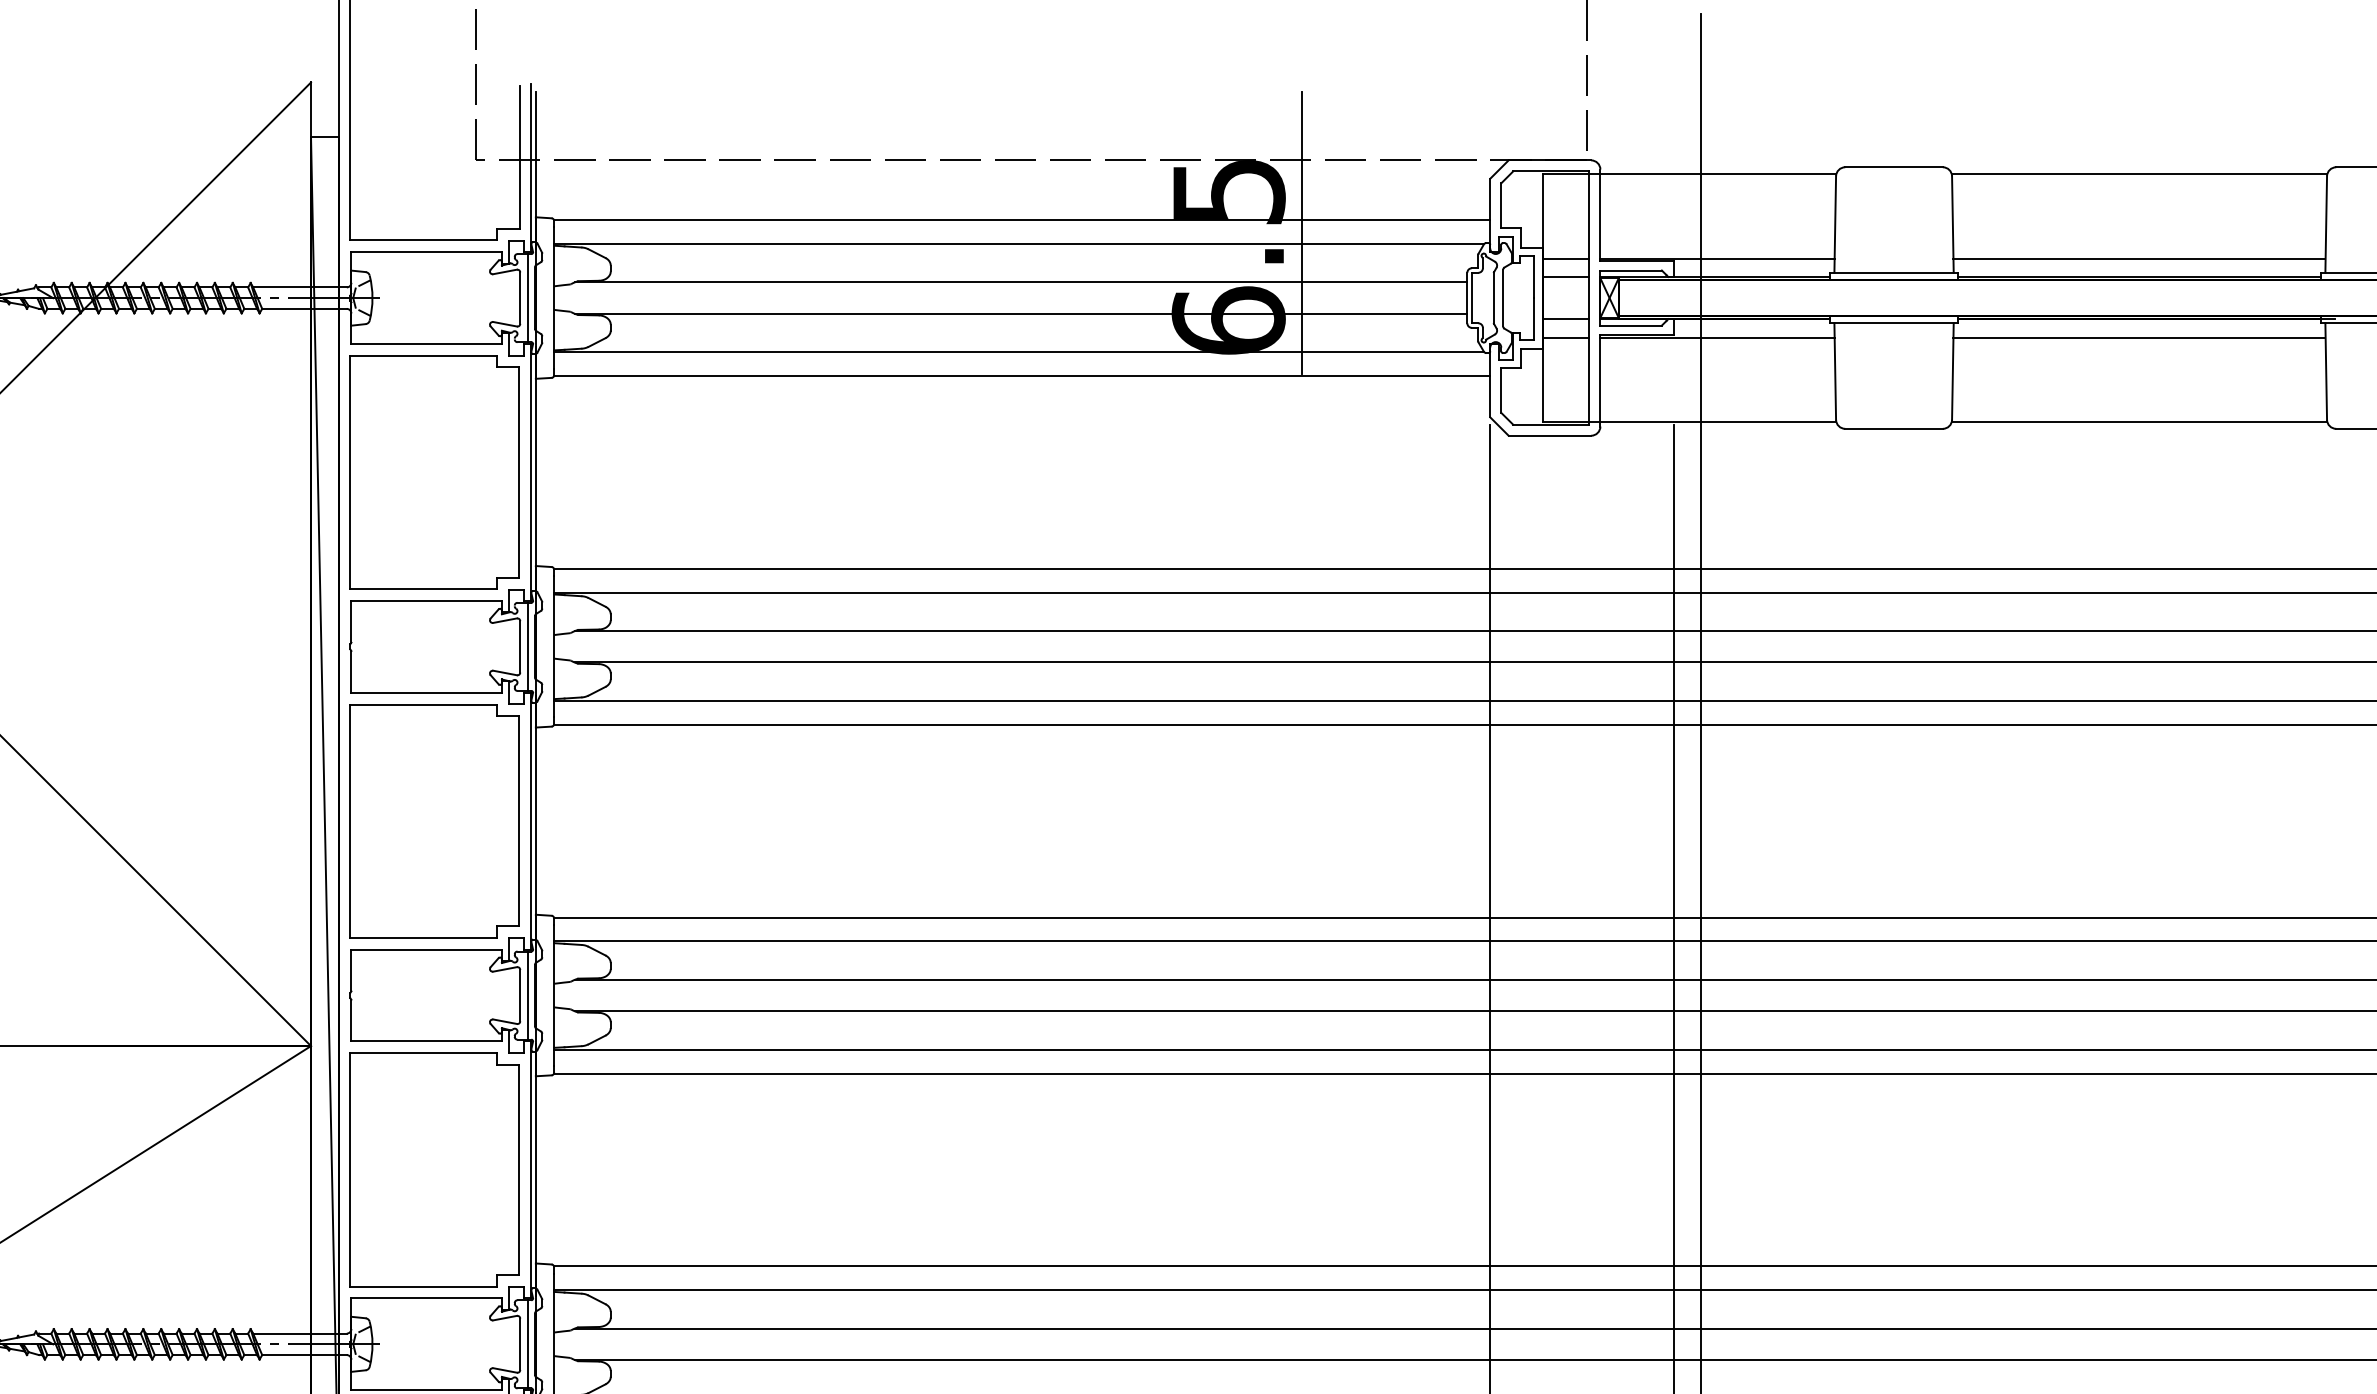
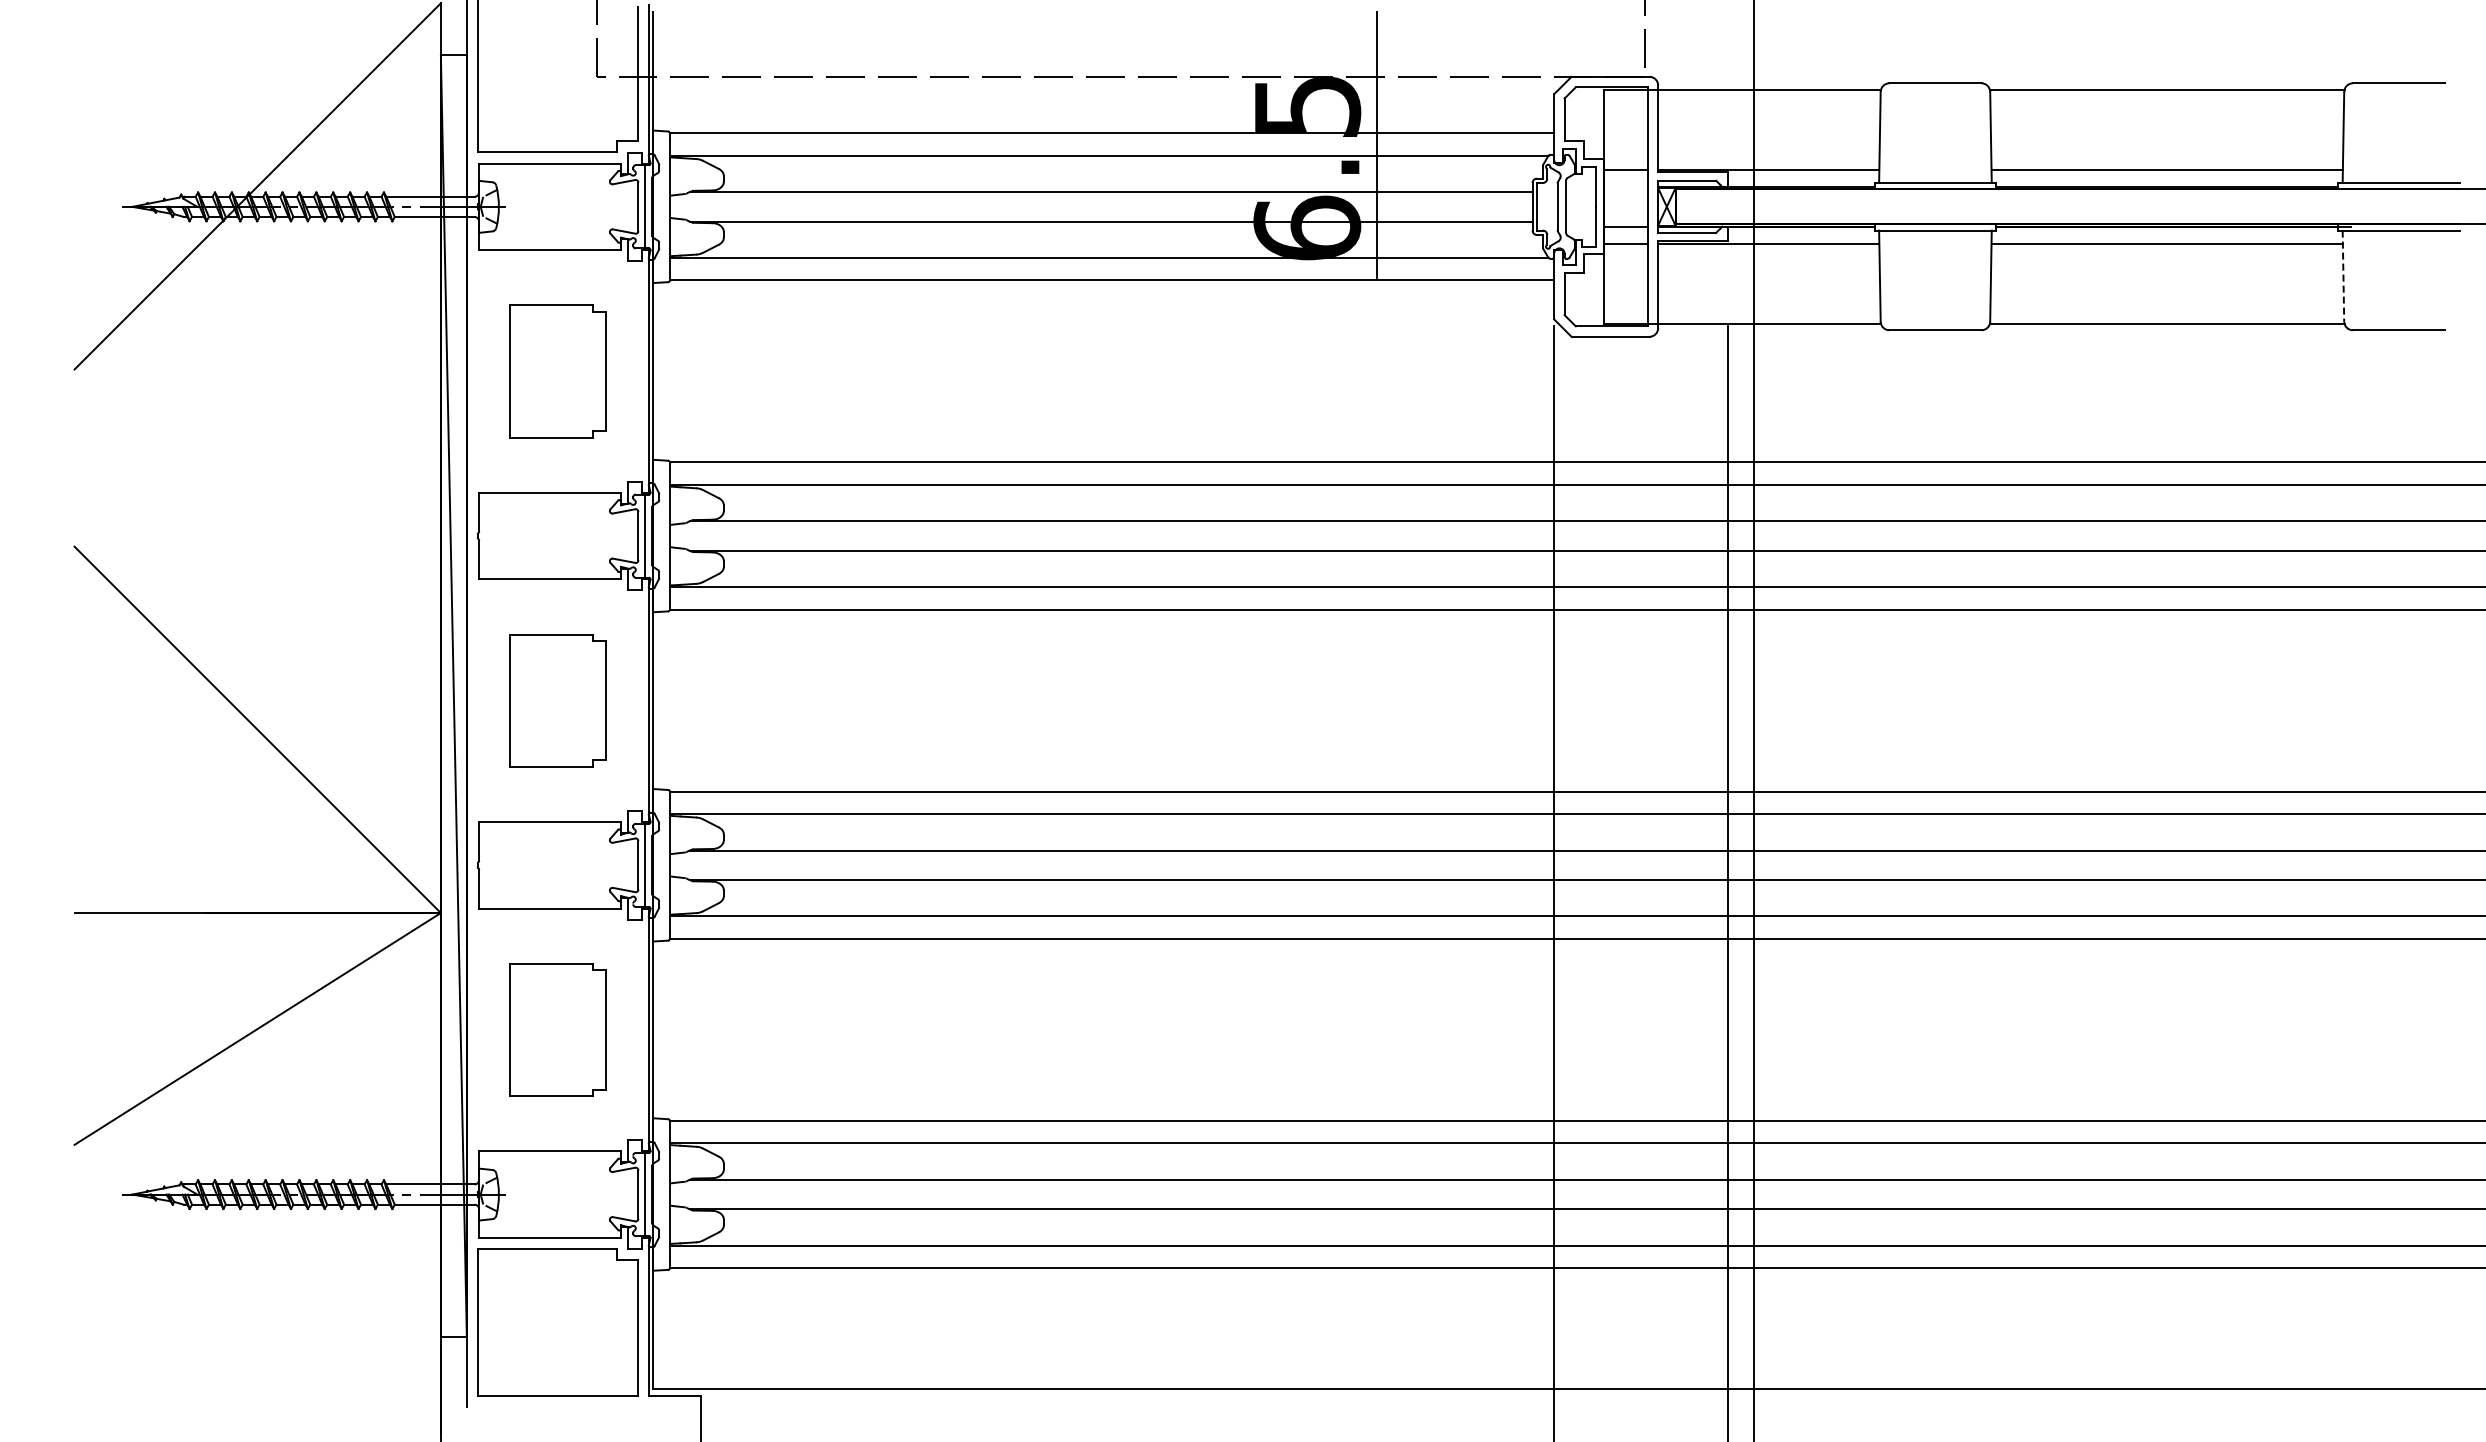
line: (1565, 276) -> (1625, 186), removed
line: (2326, 371) -> (2343, 276), solid -> dashed
part: (434, 472) -> (557, 371), size x0.6
part: (434, 820) -> (557, 700), size x0.6
part: (434, 1169) -> (557, 1029), size x0.6

